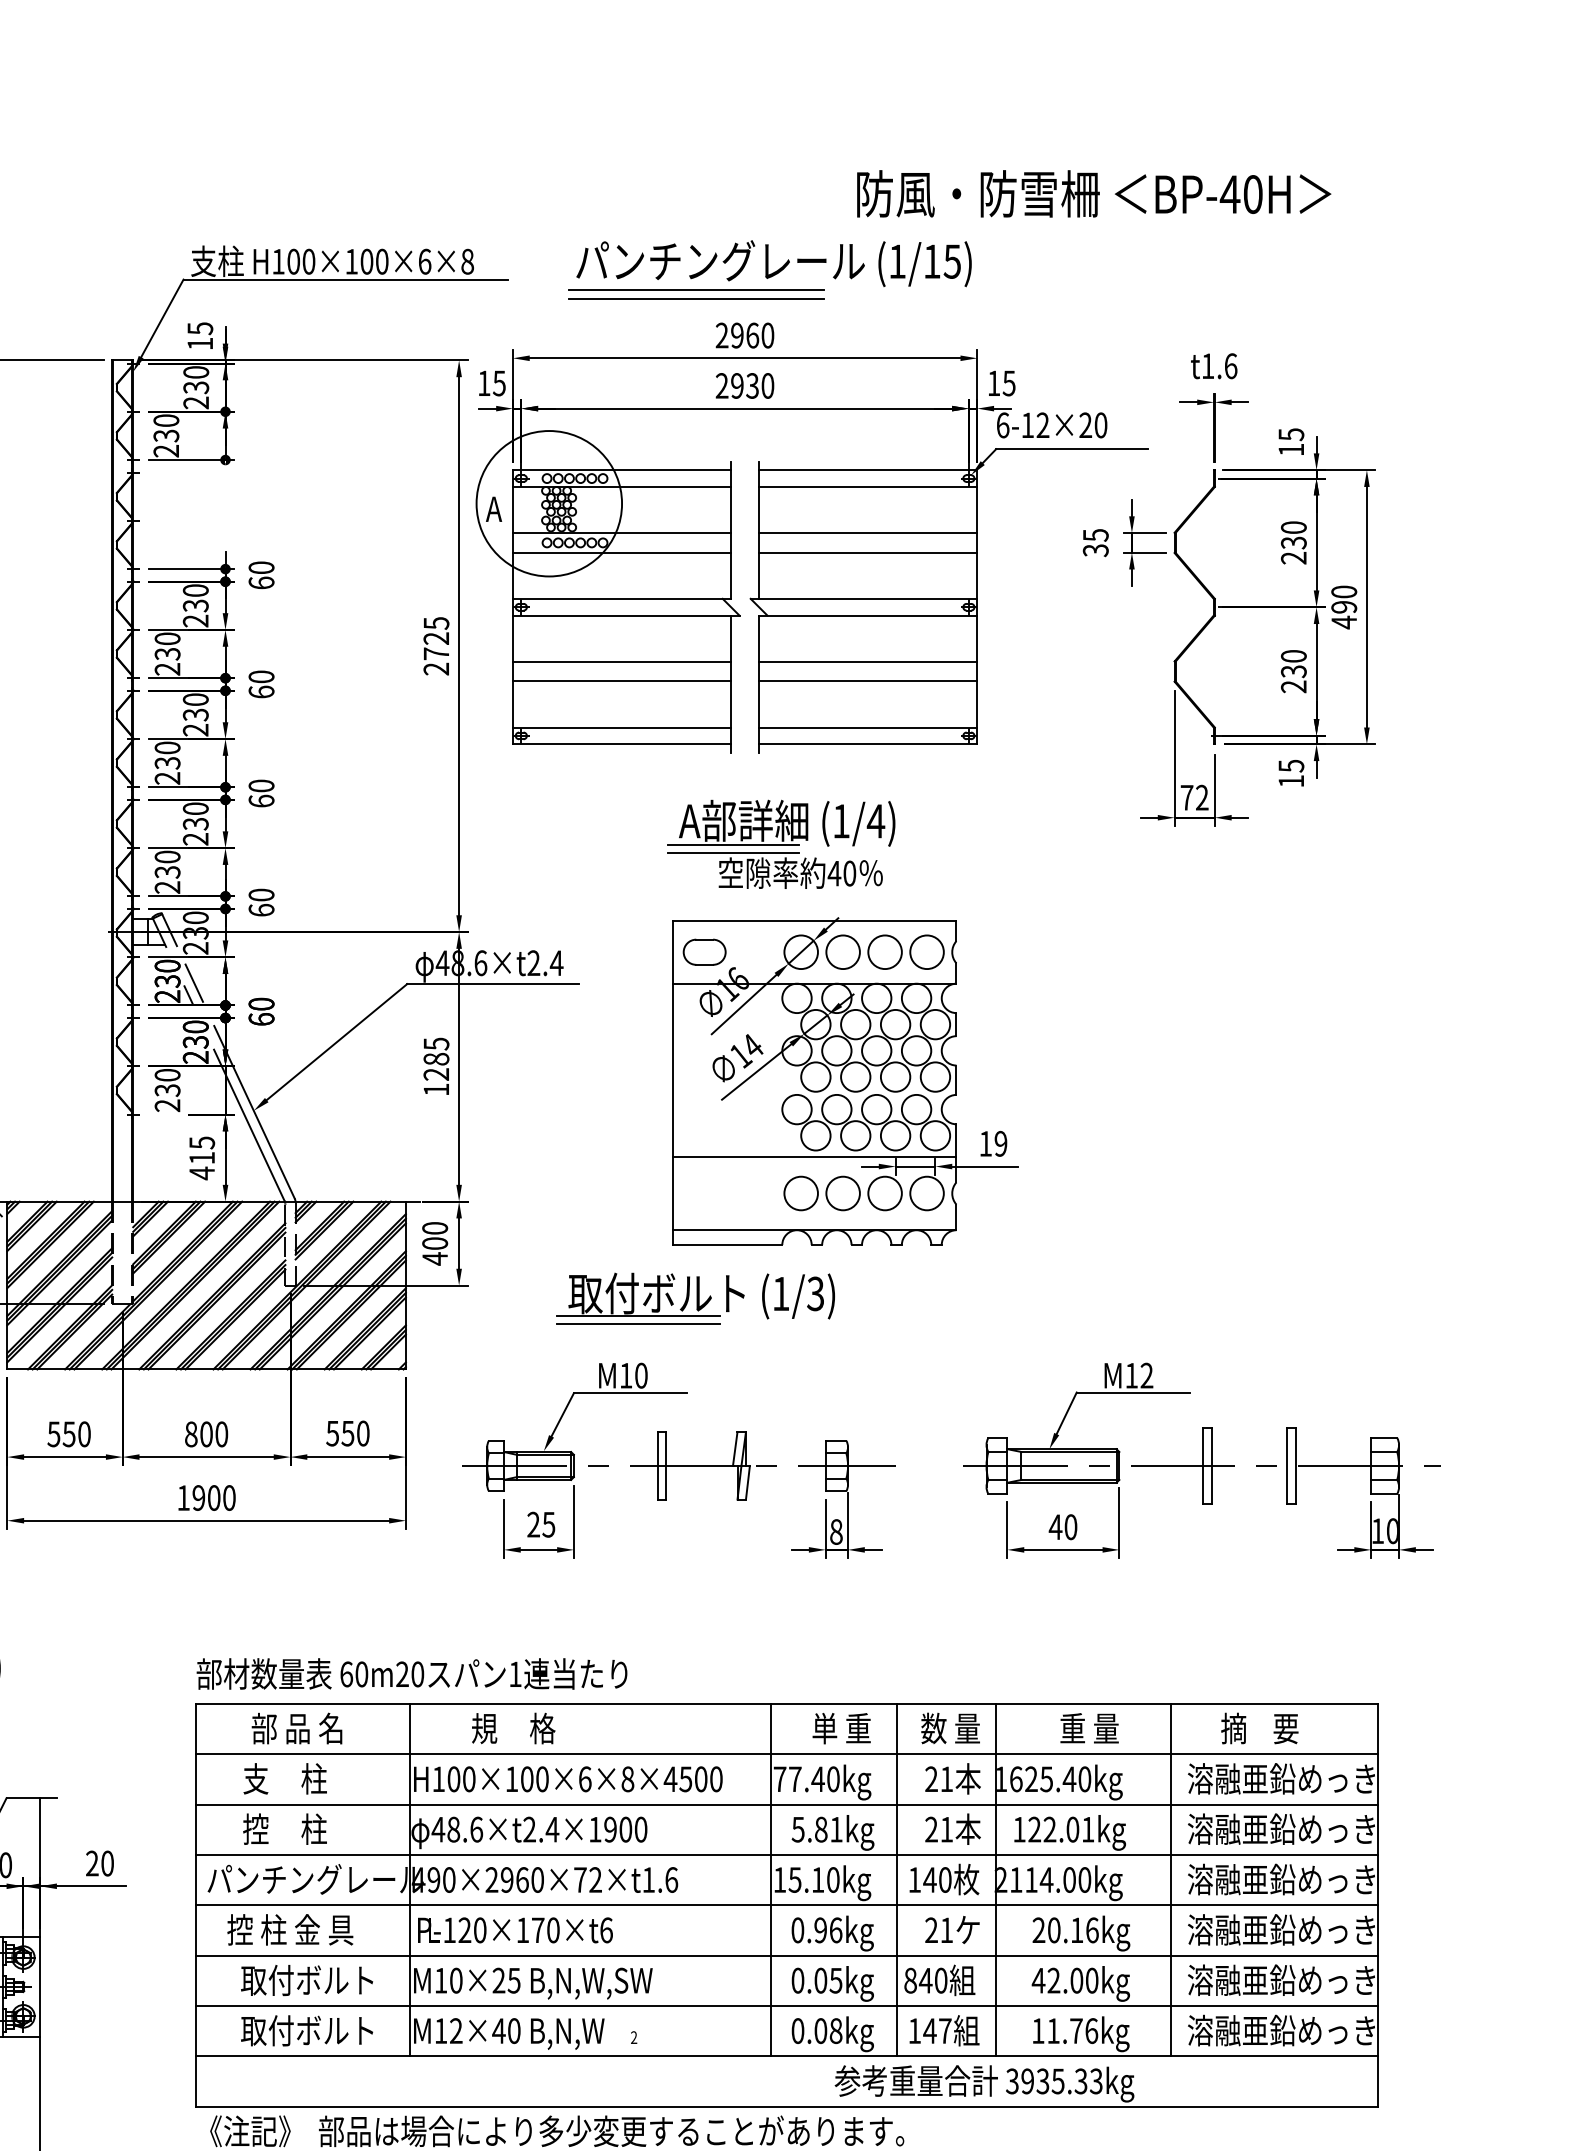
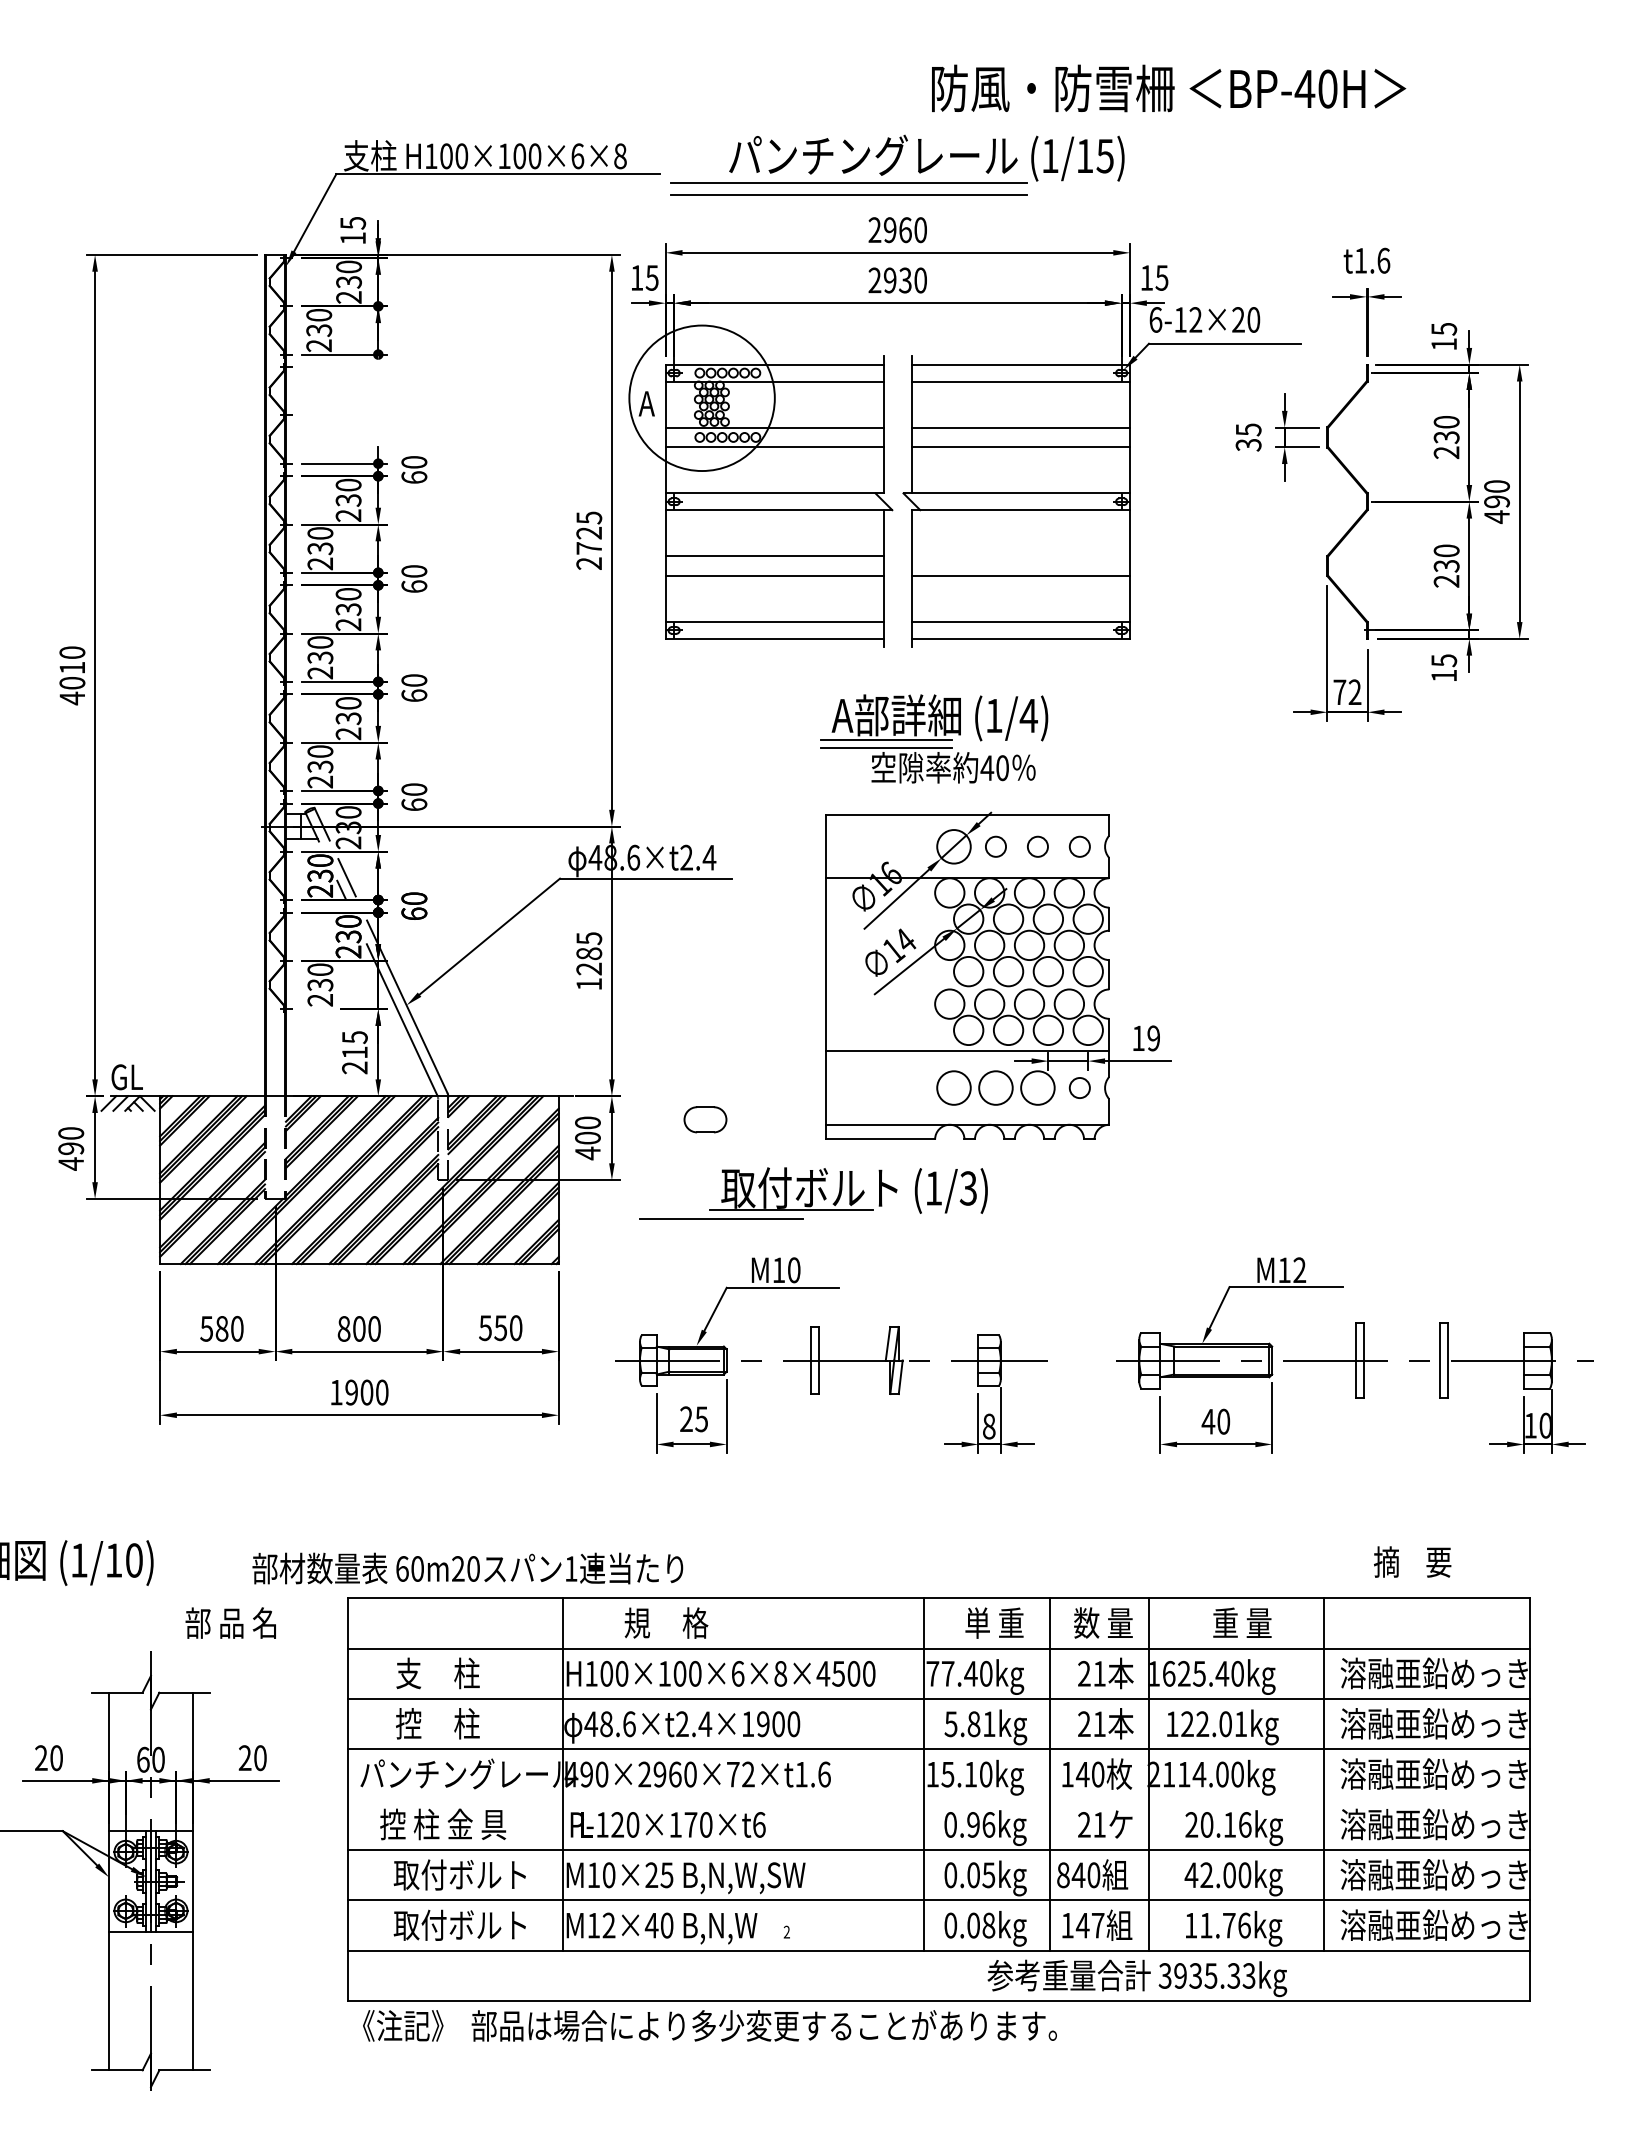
text: (1094, 193) -> (1169, 88), moved
part: (695, 293) -> (848, 188), size x1.4
line: (867, 661) -> (1020, 556), removed
part: (704, 951) -> (705, 1119), moved
circle: (842, 951) -> (995, 846), size x0.6
circle: (884, 951) -> (1037, 846), size x0.6
circle: (926, 951) -> (1079, 846), size x0.6
text: (201, 1172) -> (354, 1067), 415 -> 215
circle: (926, 1192) -> (1079, 1087), size x0.6
line: (638, 1323) -> (721, 1218), moved
text: (68, 1433) -> (221, 1328), 550 -> 580
text: (411, 1673) -> (467, 1568), moved
text: (296, 1727) -> (230, 1622), moved
text: (1259, 1727) -> (1412, 1561), moved
line: (786, 1904) -> (939, 1799), removed

